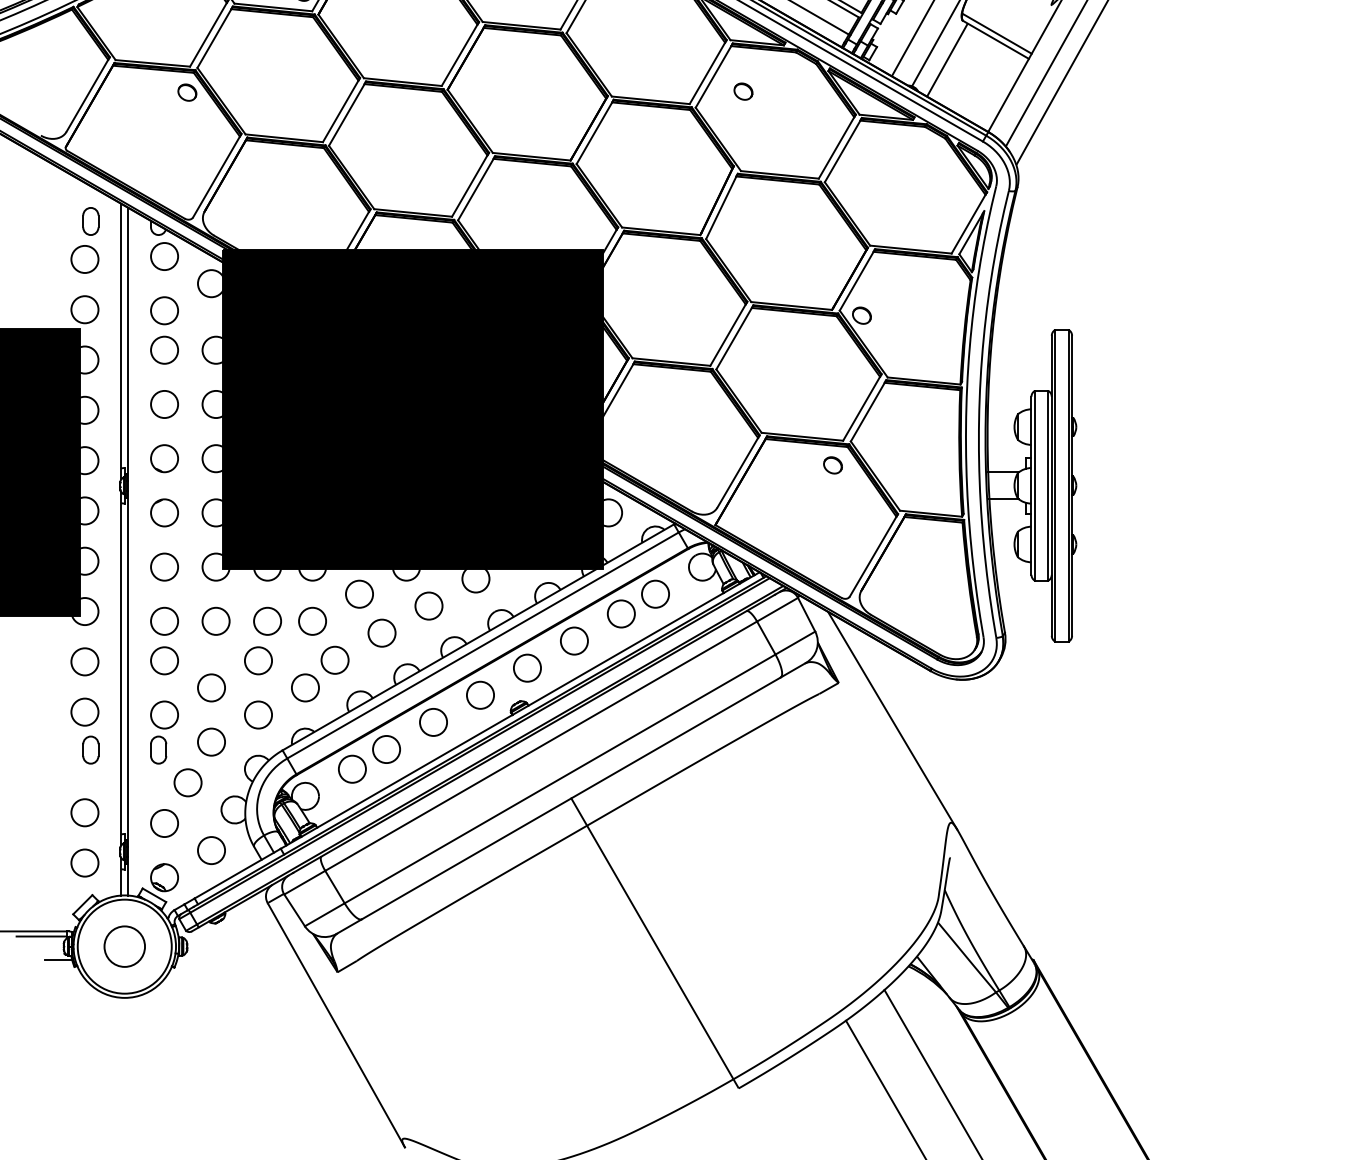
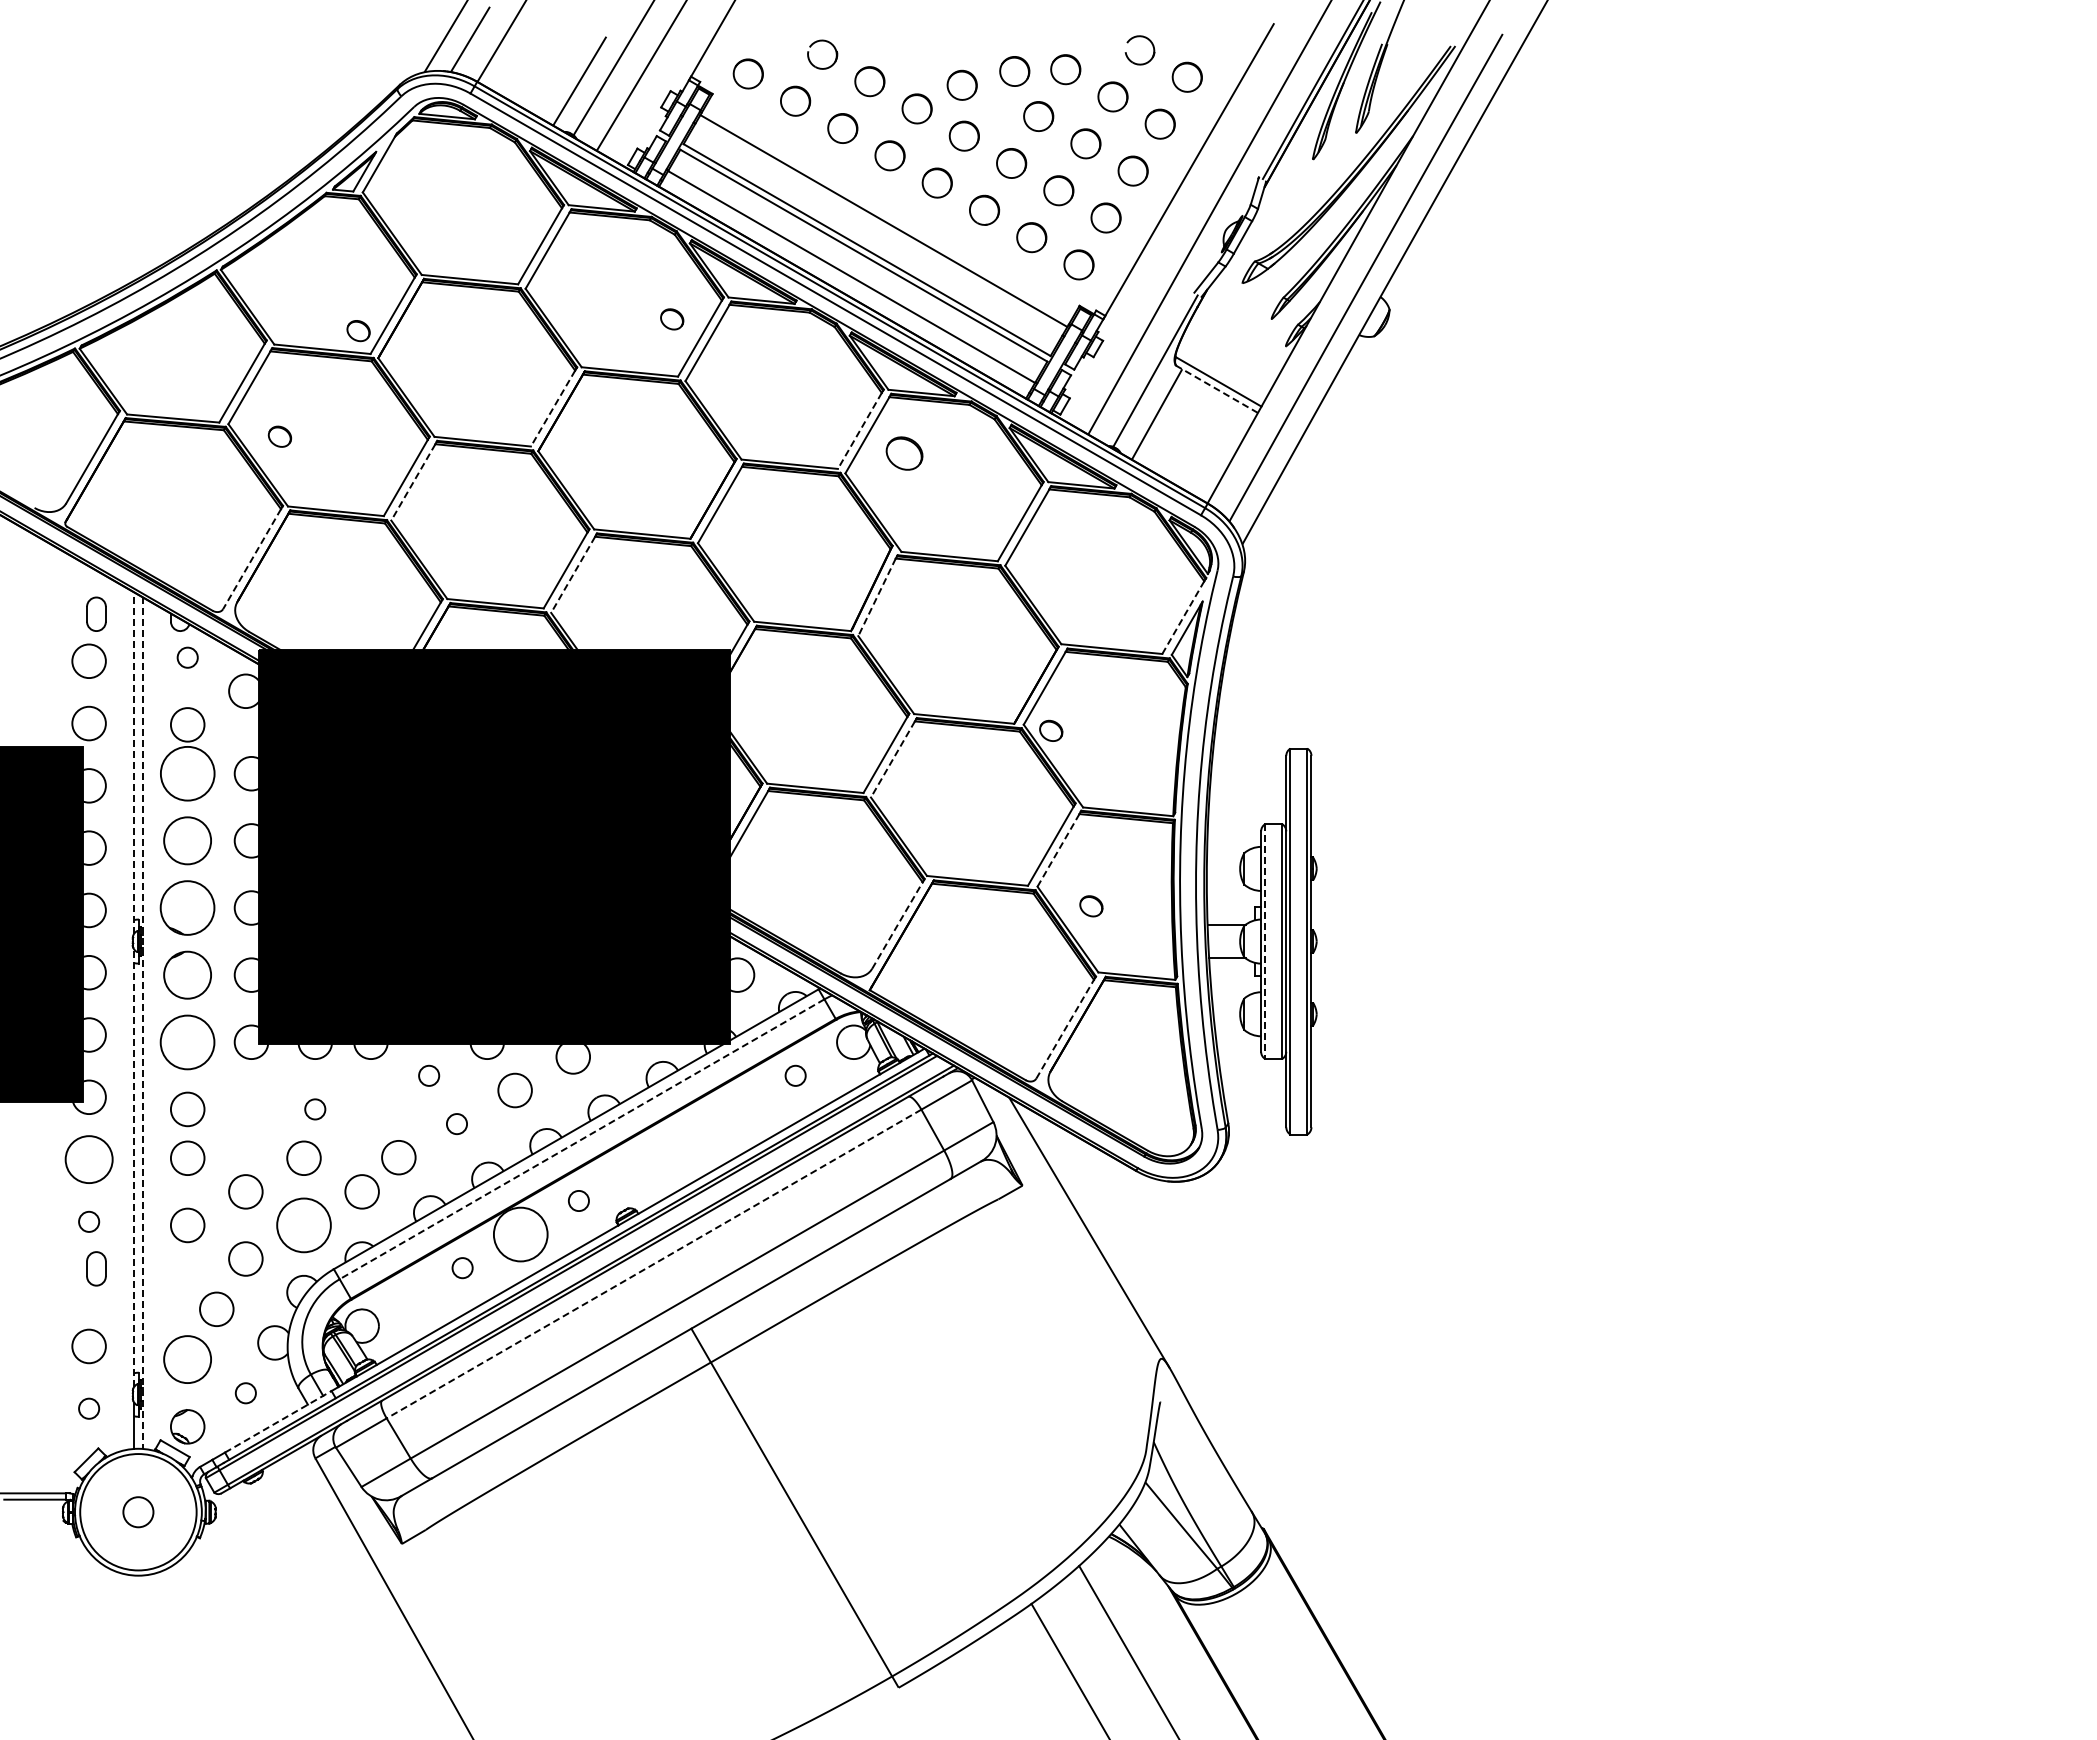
line: (995, 39) -> (1216, 389), solid -> dashed
line: (459, 55) -> (553, 408), solid -> dashed
line: (707, 73) -> (859, 430), solid -> dashed
part: (743, 91) -> (904, 453), size x1.6
part: (187, 92) -> (279, 436), moved
line: (346, 115) -> (413, 482), solid -> dashed
line: (216, 177) -> (252, 559), solid -> dashed
line: (476, 189) -> (573, 574), solid -> dashed
line: (720, 207) -> (876, 597), solid -> dashed
line: (968, 224) -> (1183, 617), solid -> dashed
circle: (164, 256) -> (187, 657), size x0.6
line: (733, 338) -> (892, 759), solid -> dashed
line: (121, 341) -> (134, 763), solid -> dashed
circle: (164, 350) -> (187, 773), size x1.6
circle: (164, 404) -> (187, 840), size x1.4
line: (867, 412) -> (1058, 850), solid -> dashed
circle: (164, 458) -> (187, 907), size x1.6
part: (833, 465) -> (1091, 906), moved
line: (737, 472) -> (897, 925), solid -> dashed
line: (1034, 486) -> (1265, 942), solid -> dashed
circle: (164, 512) -> (187, 974), size x1.4
line: (128, 551) -> (142, 1023), solid -> dashed
line: (873, 555) -> (1065, 1028), solid -> dashed
circle: (164, 566) -> (187, 1041), size x1.6
circle: (359, 593) -> (428, 1075), size x0.6
circle: (655, 593) -> (795, 1075), size x0.6
circle: (620, 613) -> (752, 1099), removed
circle: (216, 621) -> (251, 1109), removed
circle: (267, 621) -> (315, 1109), size x0.6
circle: (312, 621) -> (370, 1109), removed
circle: (381, 632) -> (456, 1123), size x0.6
circle: (573, 640) -> (694, 1133), removed
line: (483, 645) -> (582, 1139), solid -> dashed
circle: (84, 661) -> (88, 1159), size x1.4
circle: (527, 668) -> (636, 1167), removed
line: (121, 669) -> (134, 1168), solid -> dashed
circle: (480, 694) -> (578, 1200), size x0.6
circle: (84, 711) -> (88, 1221), size x0.6
circle: (258, 715) -> (303, 1225), size x1.6
circle: (433, 722) -> (520, 1234), size x1.6
line: (541, 746) -> (654, 1264), solid -> dashed
part: (158, 749) -> (180, 1268), removed
circle: (386, 749) -> (462, 1267), size x0.6
circle: (351, 769) -> (419, 1292), removed
circle: (164, 823) -> (187, 1359), size x1.4
circle: (211, 850) -> (245, 1393), size x0.6
circle: (84, 862) -> (88, 1408), size x0.6
line: (237, 873) -> (278, 1421), solid -> dashed
circle: (124, 946) -> (138, 1512), size x0.6
line: (58, 960) -> (56, 1529), removed

